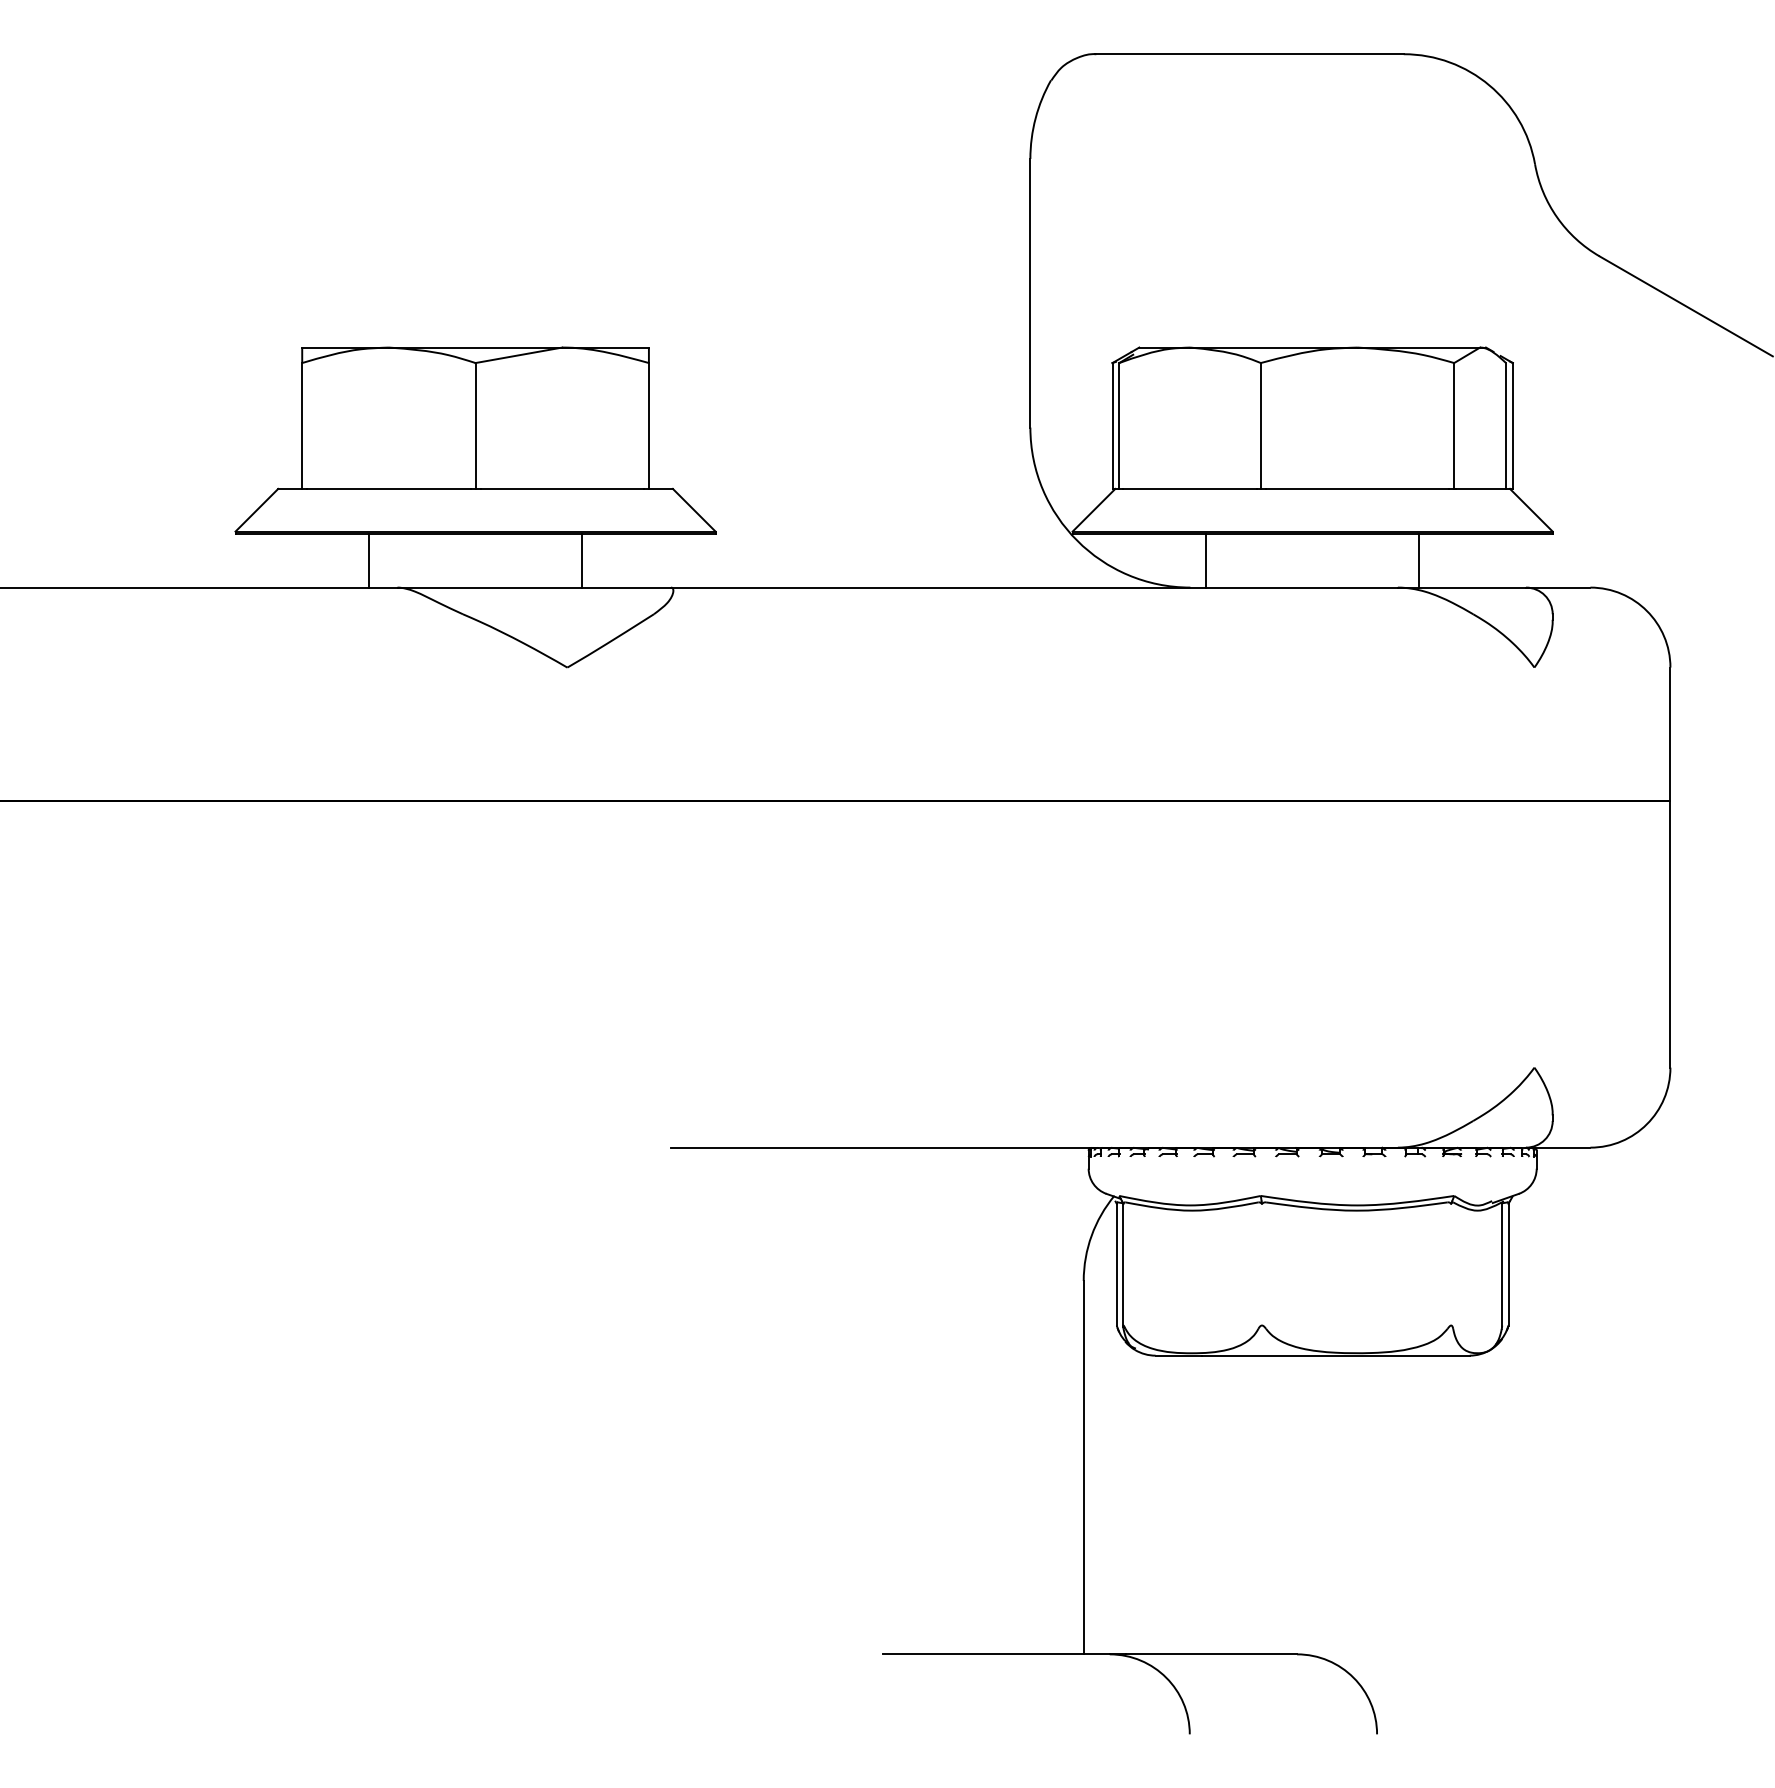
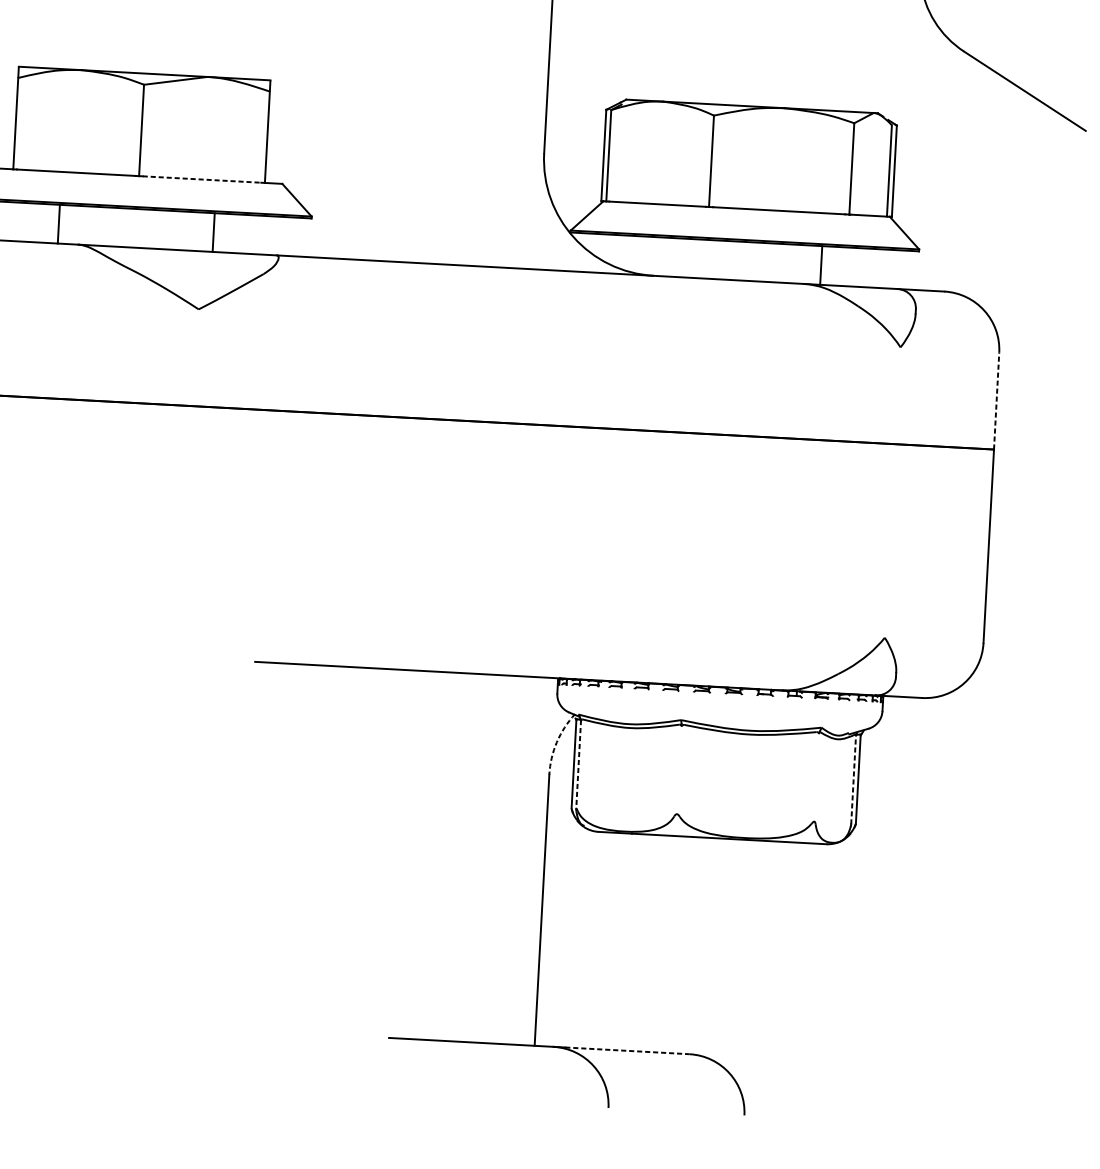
line: (562, 488) -> (202, 179), solid -> dashed
line: (1206, 560) -> (666, 256), removed
line: (1670, 734) -> (996, 401), solid -> dashed
arc: (1091, 1235) -> (556, 742), solid -> dashed
line: (1123, 1264) -> (578, 764), solid -> dashed
line: (1502, 1264) -> (853, 779), solid -> dashed
line: (1211, 1654) -> (627, 1050), solid -> dashed

